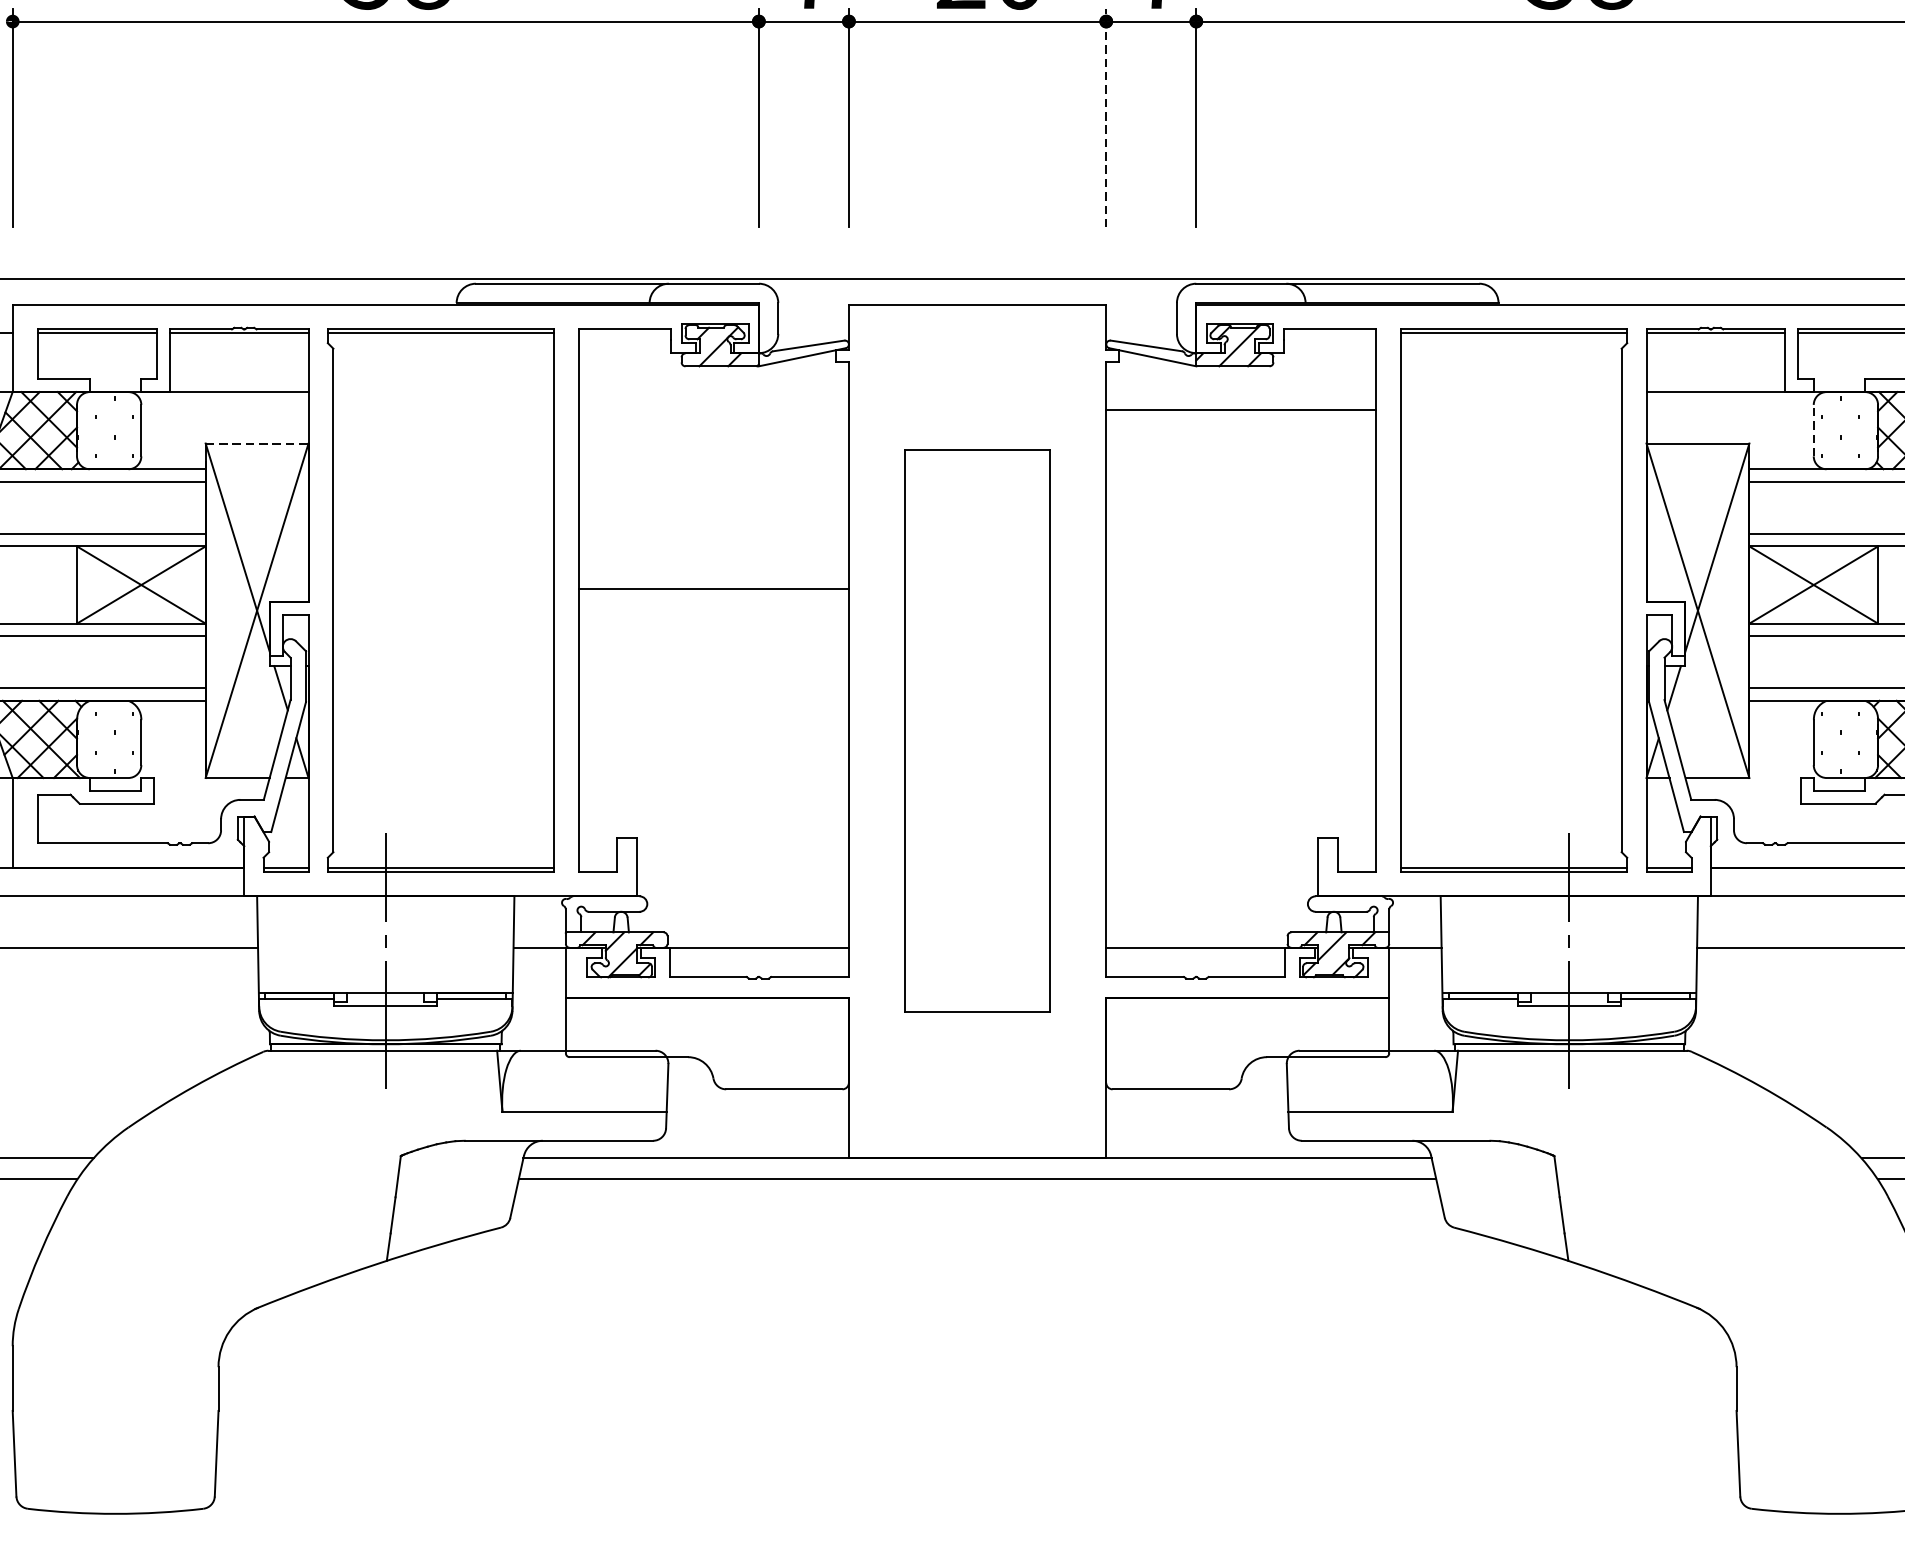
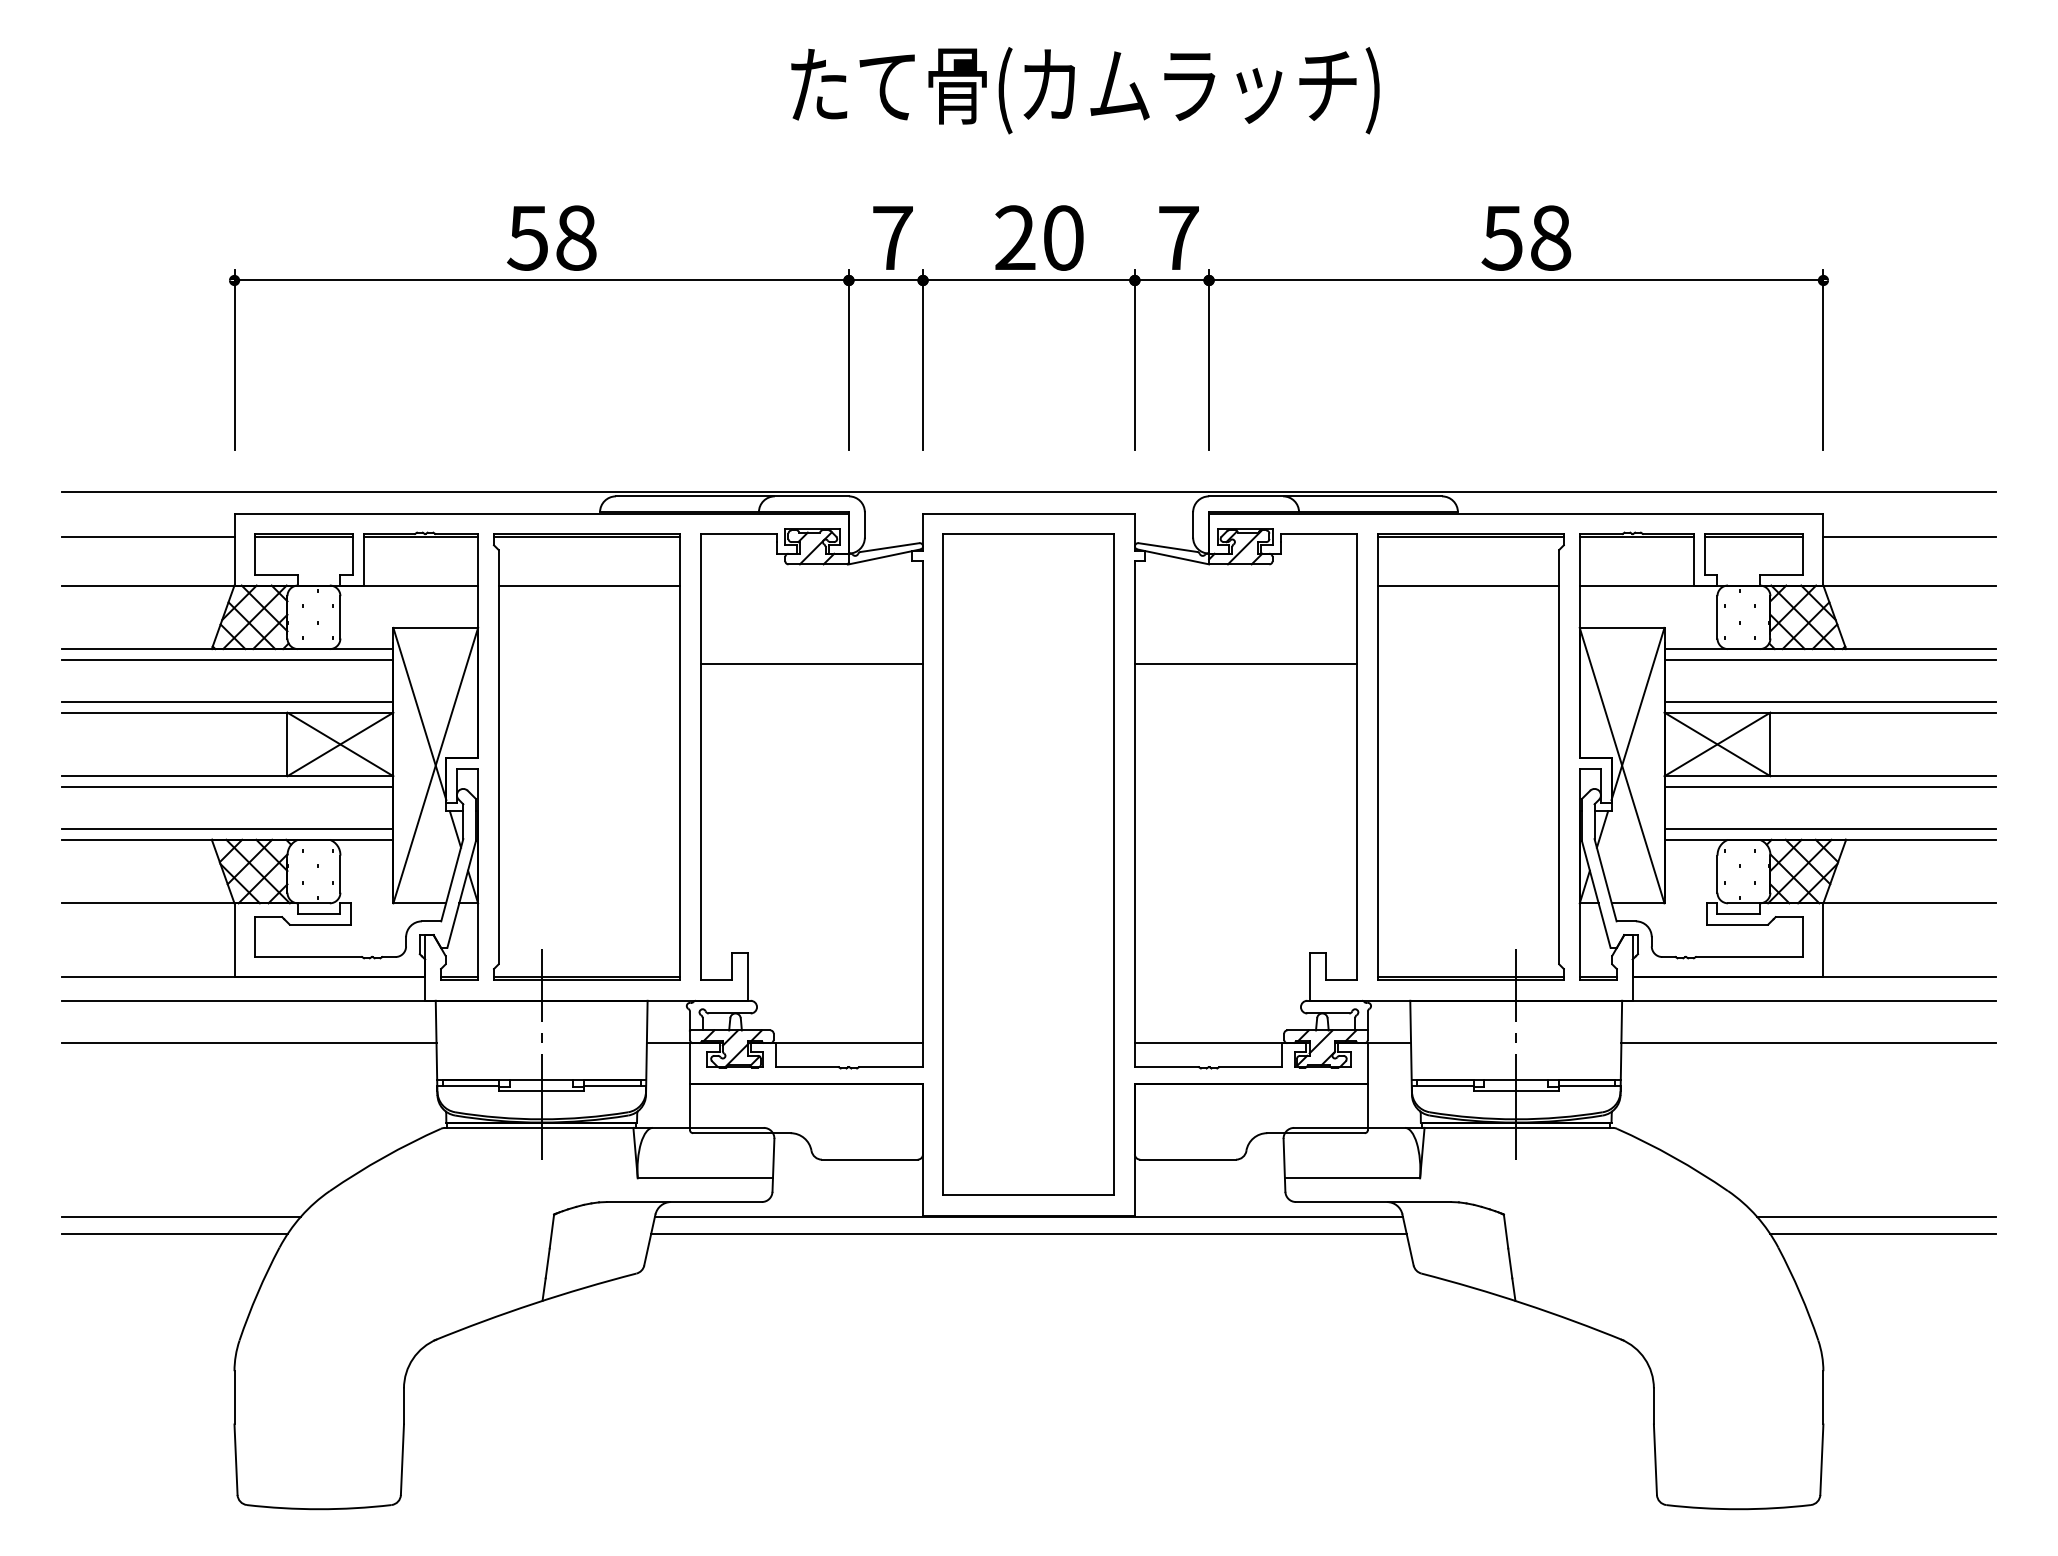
line: (1105, 117) -> (1134, 359), dashed -> solid
line: (443, 391) -> (589, 585), added
line: (1511, 391) -> (1468, 585), added
line: (1240, 408) -> (1245, 663), moved
line: (1813, 429) -> (1717, 616), dashed -> solid
line: (258, 443) -> (436, 627), dashed -> solid
line: (713, 588) -> (811, 663), moved
part: (977, 730) -> (1028, 864), size x1.43

